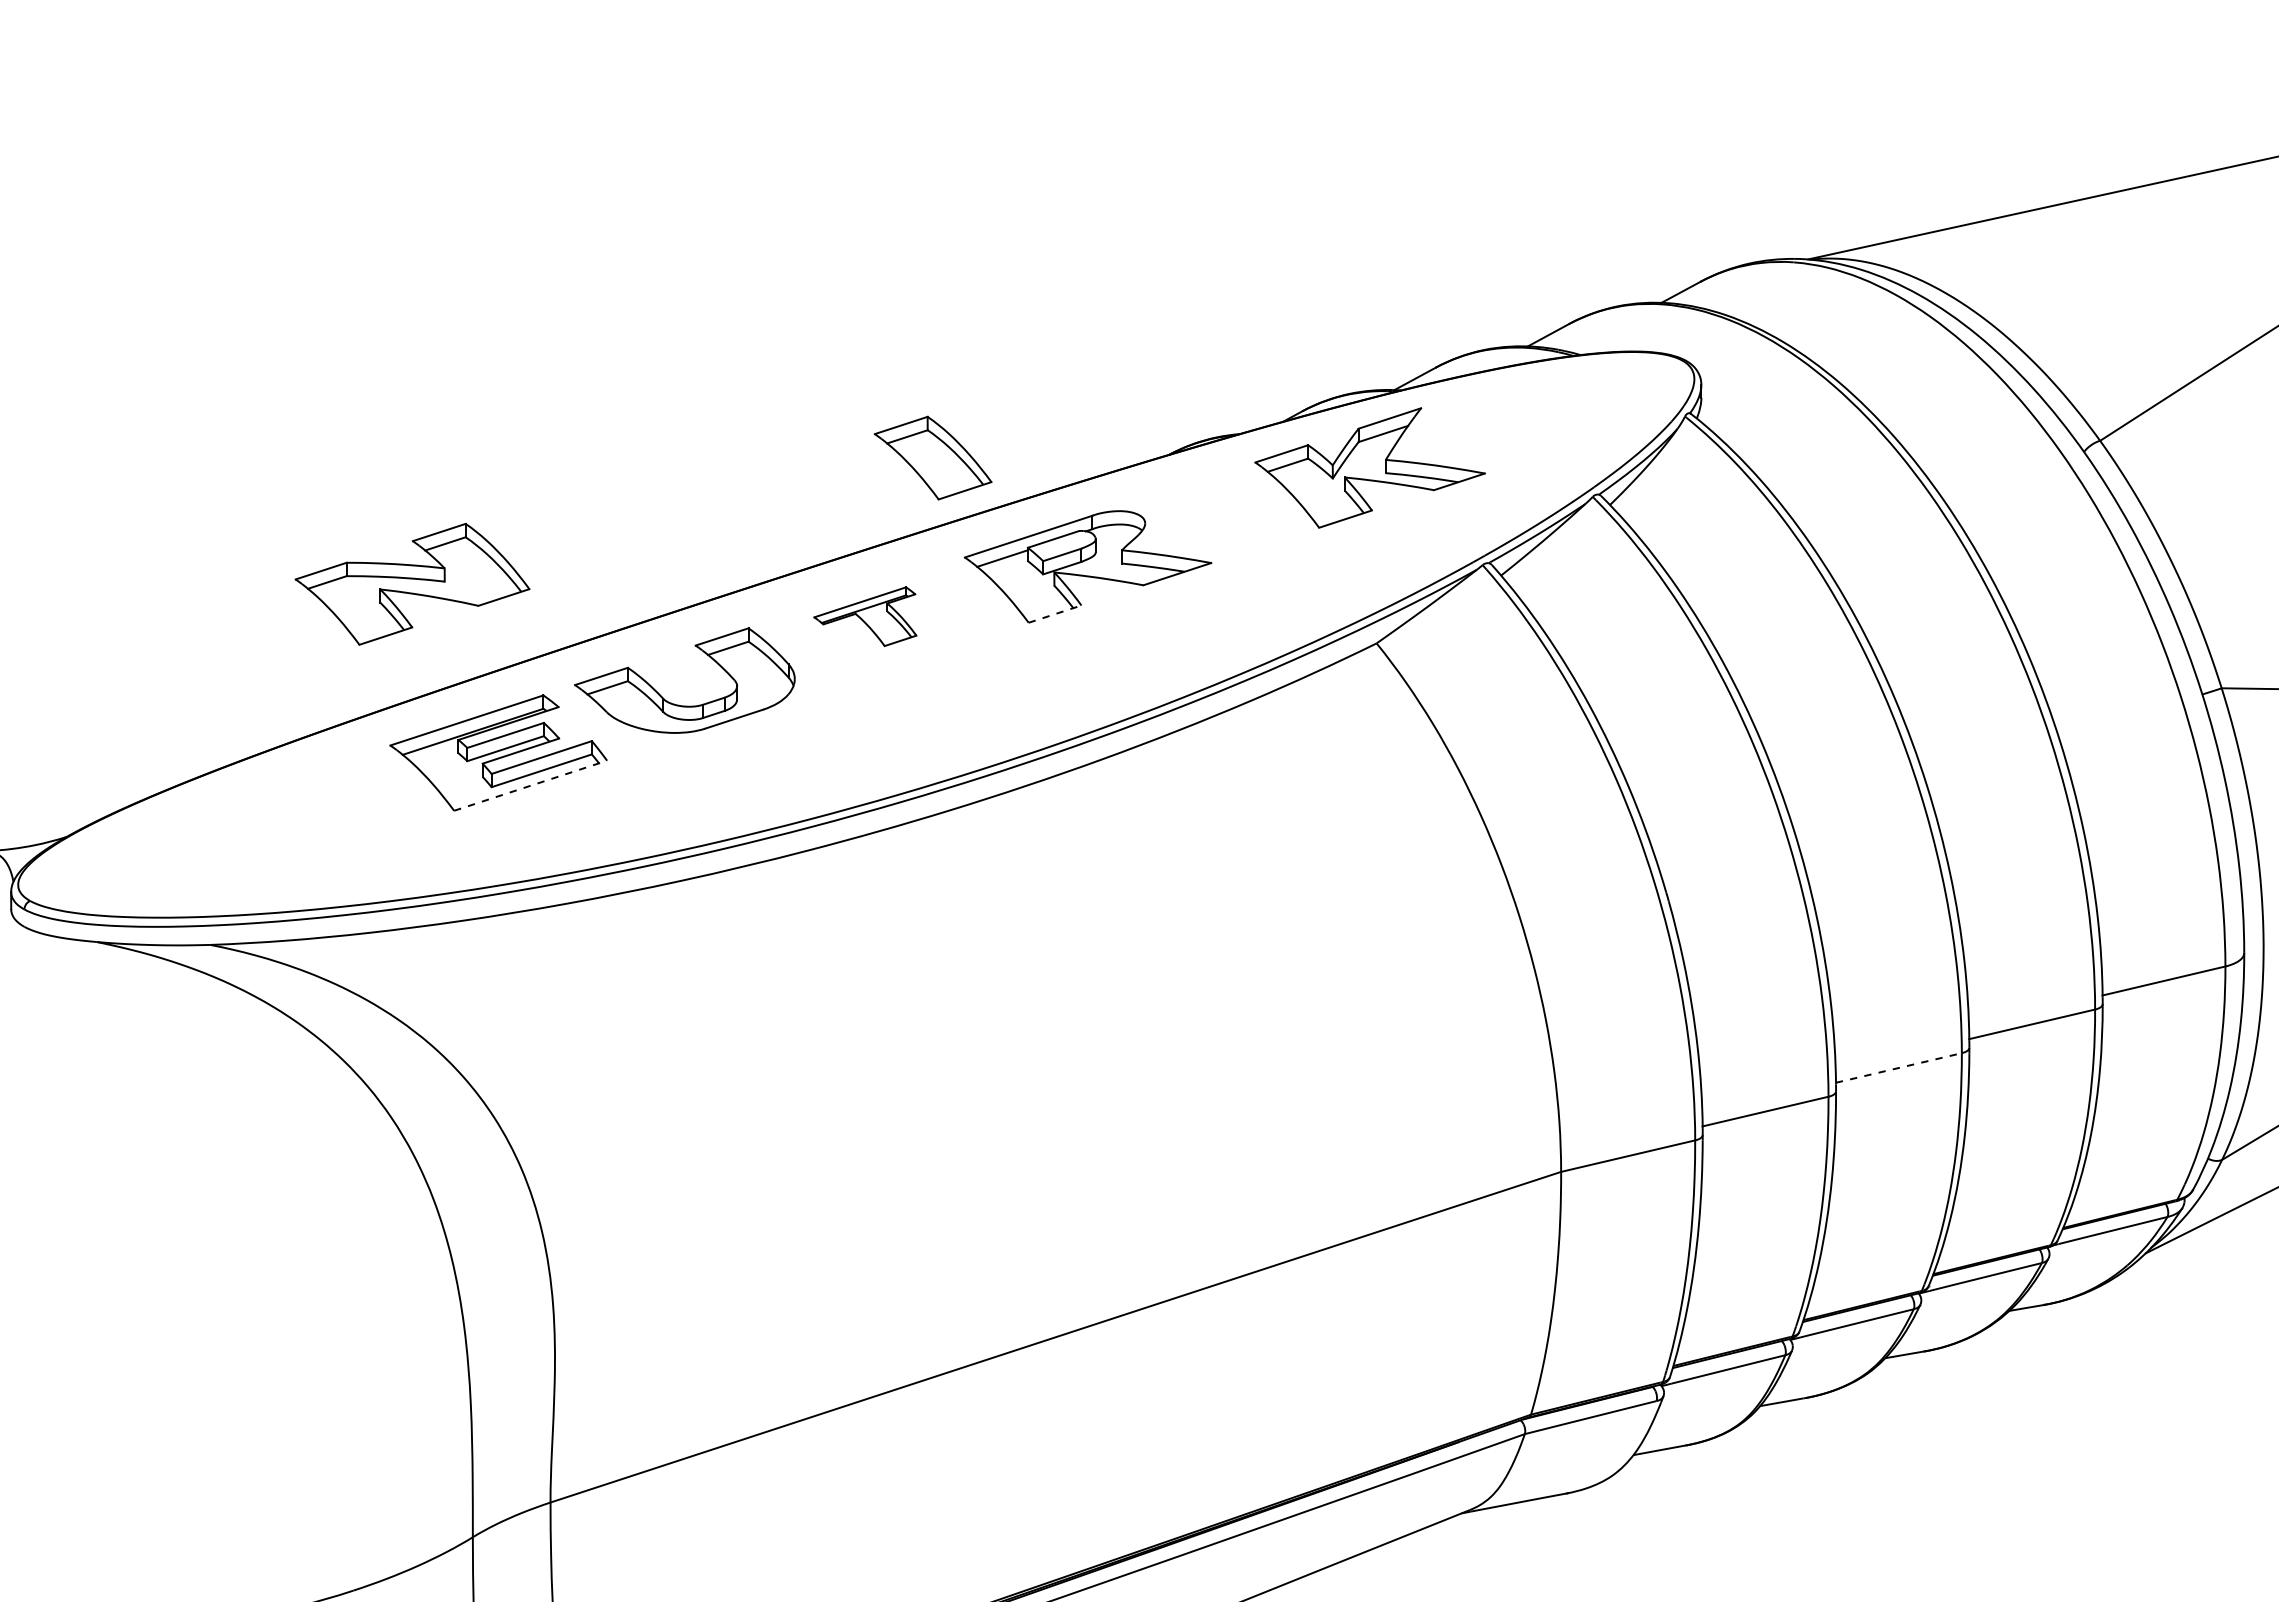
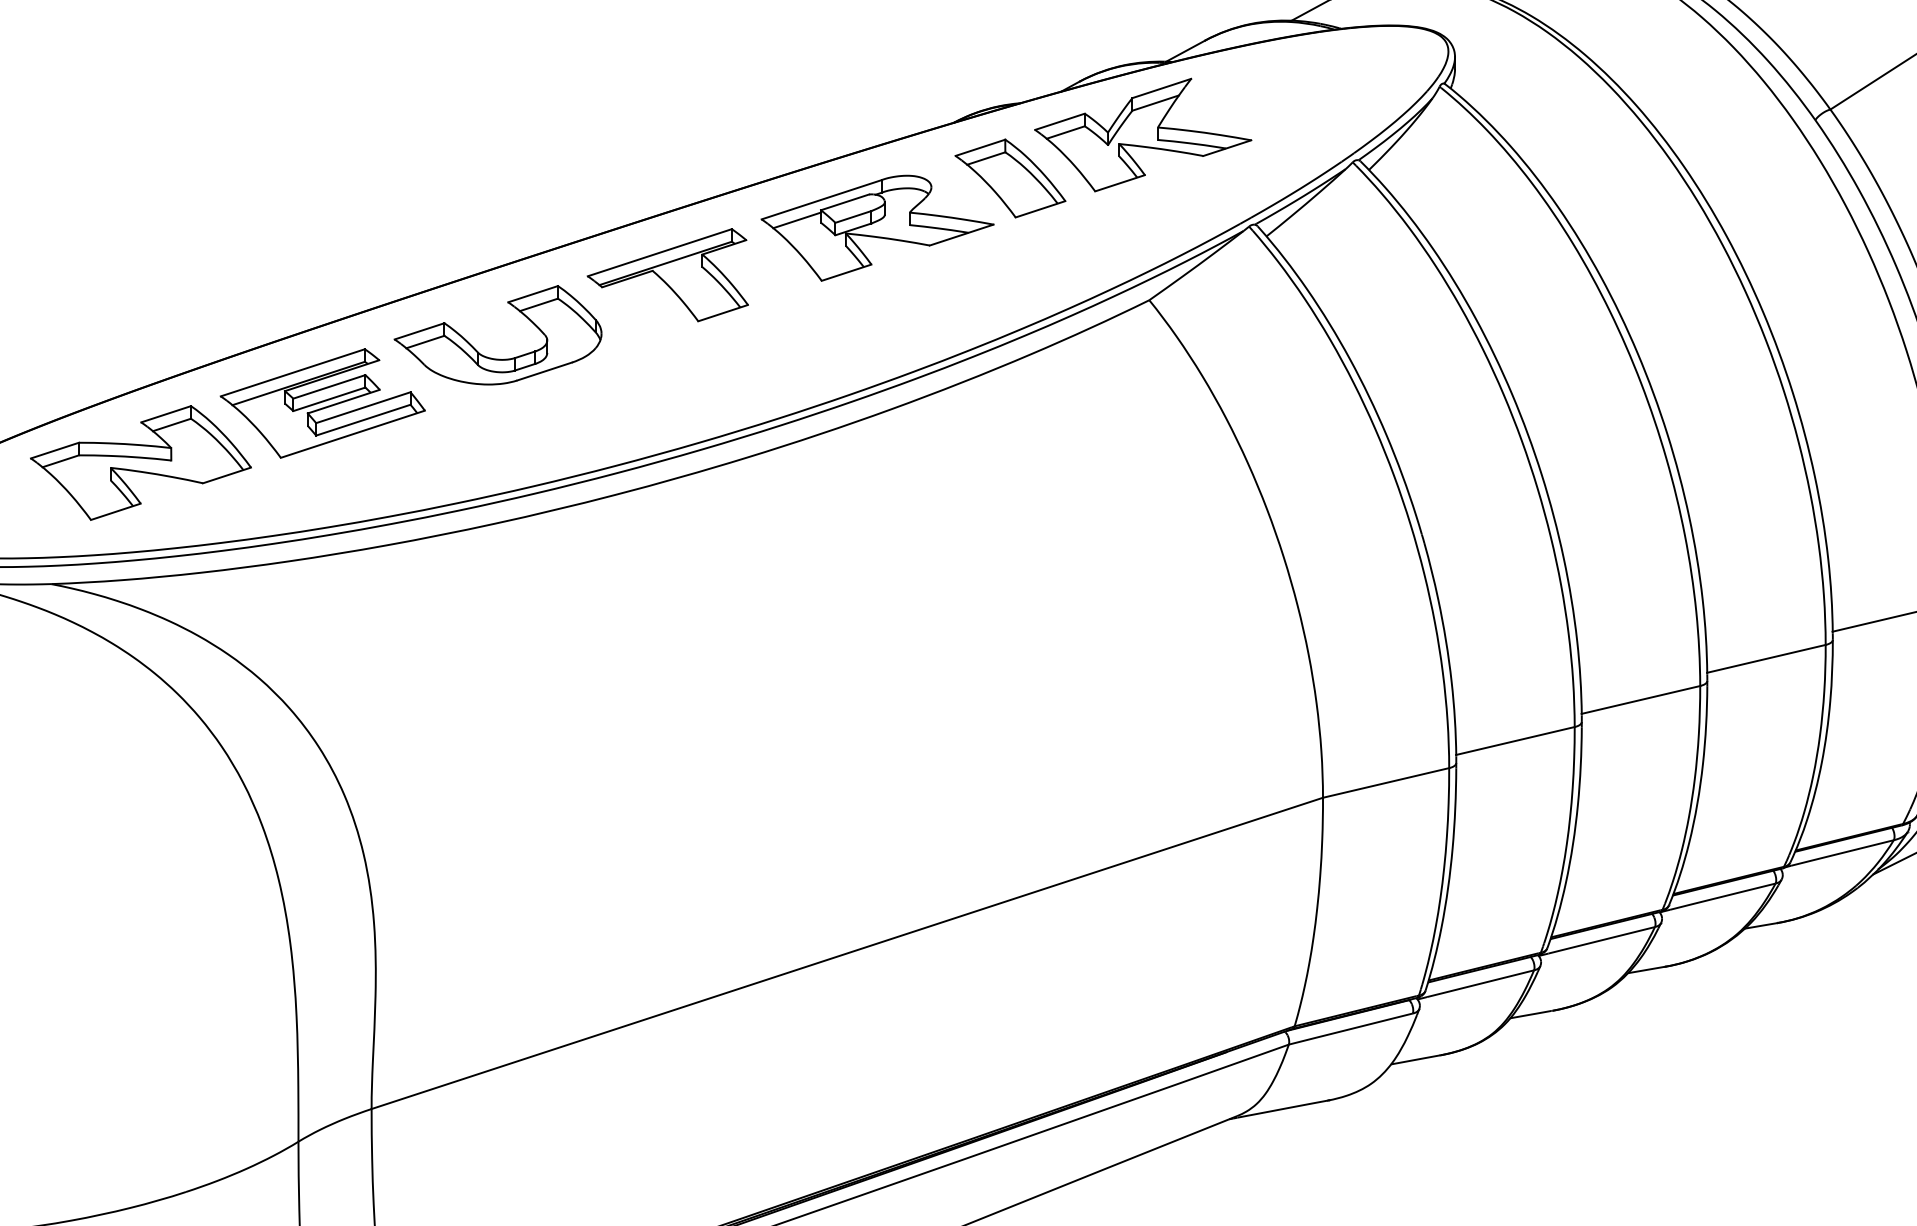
part: (932, 457) -> (1009, 177), moved
part: (412, 584) -> (140, 463), moved
line: (1055, 614) -> (846, 273), dashed -> solid
part: (865, 616) -> (668, 274), size x1.67
line: (531, 785) -> (353, 434), dashed -> solid
line: (1898, 1067) -> (1640, 699), dashed -> solid

